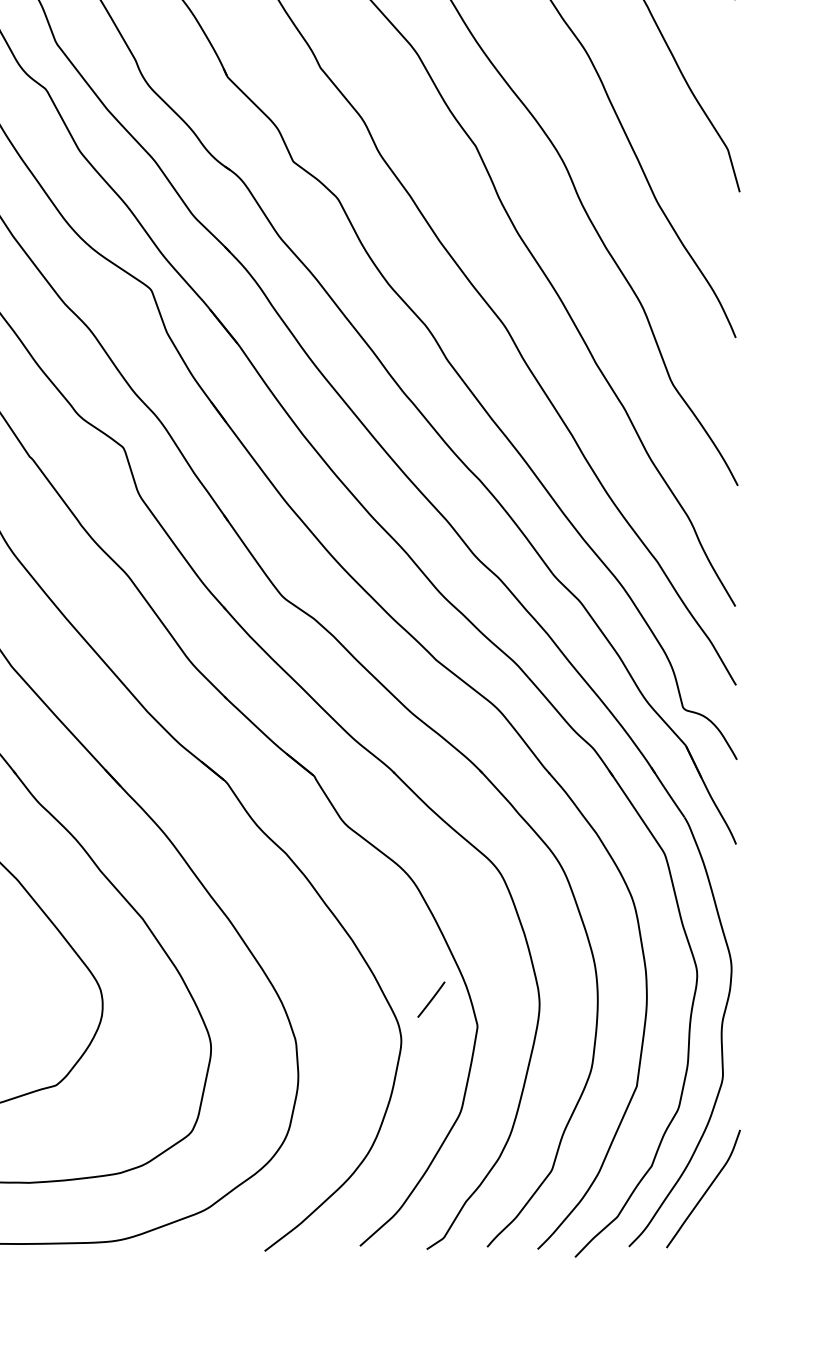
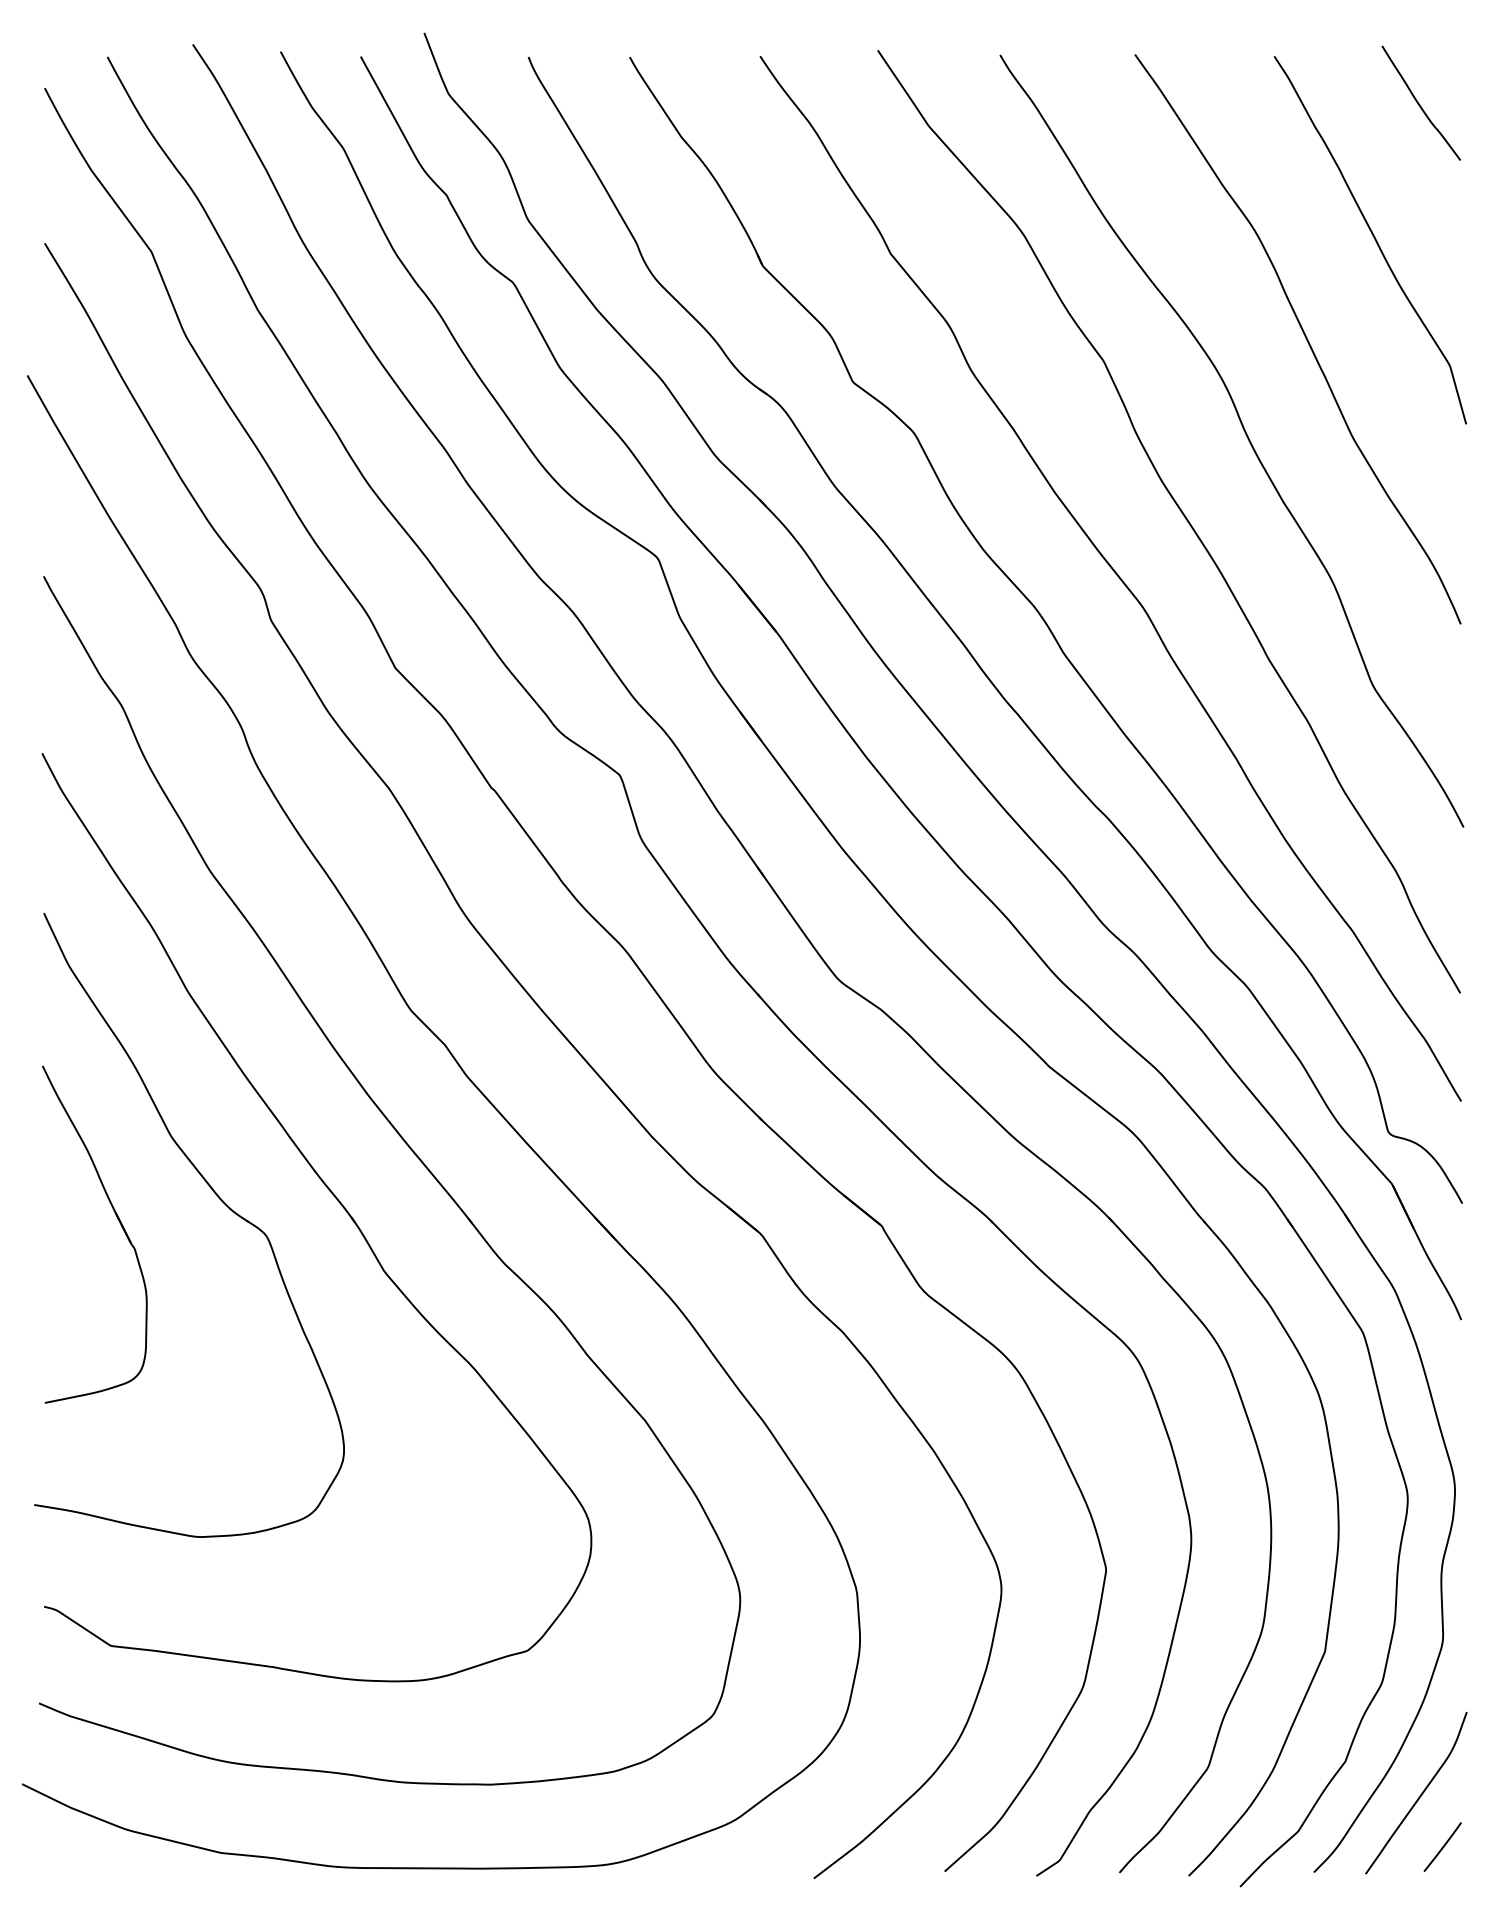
line: (431, 999) -> (1442, 1846), moved

